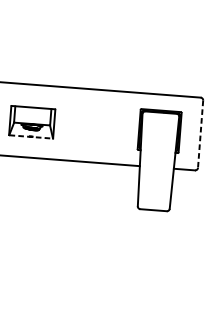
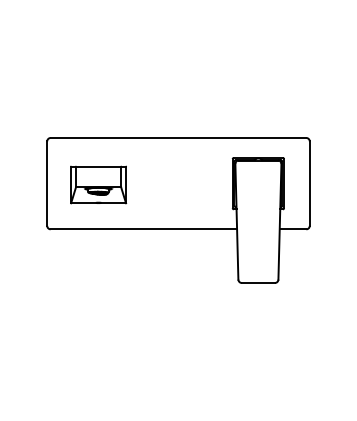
line: (200, 134) -> (309, 184), dashed -> solid
line: (31, 137) -> (99, 203), dashed -> solid

